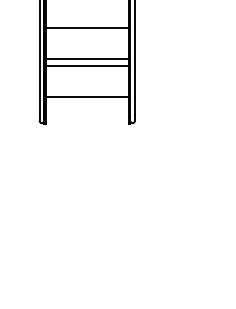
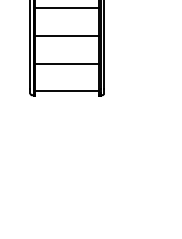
line: (86, 27) -> (66, 8), moved
line: (86, 59) -> (66, 36), moved
line: (86, 66) -> (66, 63), moved
line: (86, 96) -> (66, 90), moved

